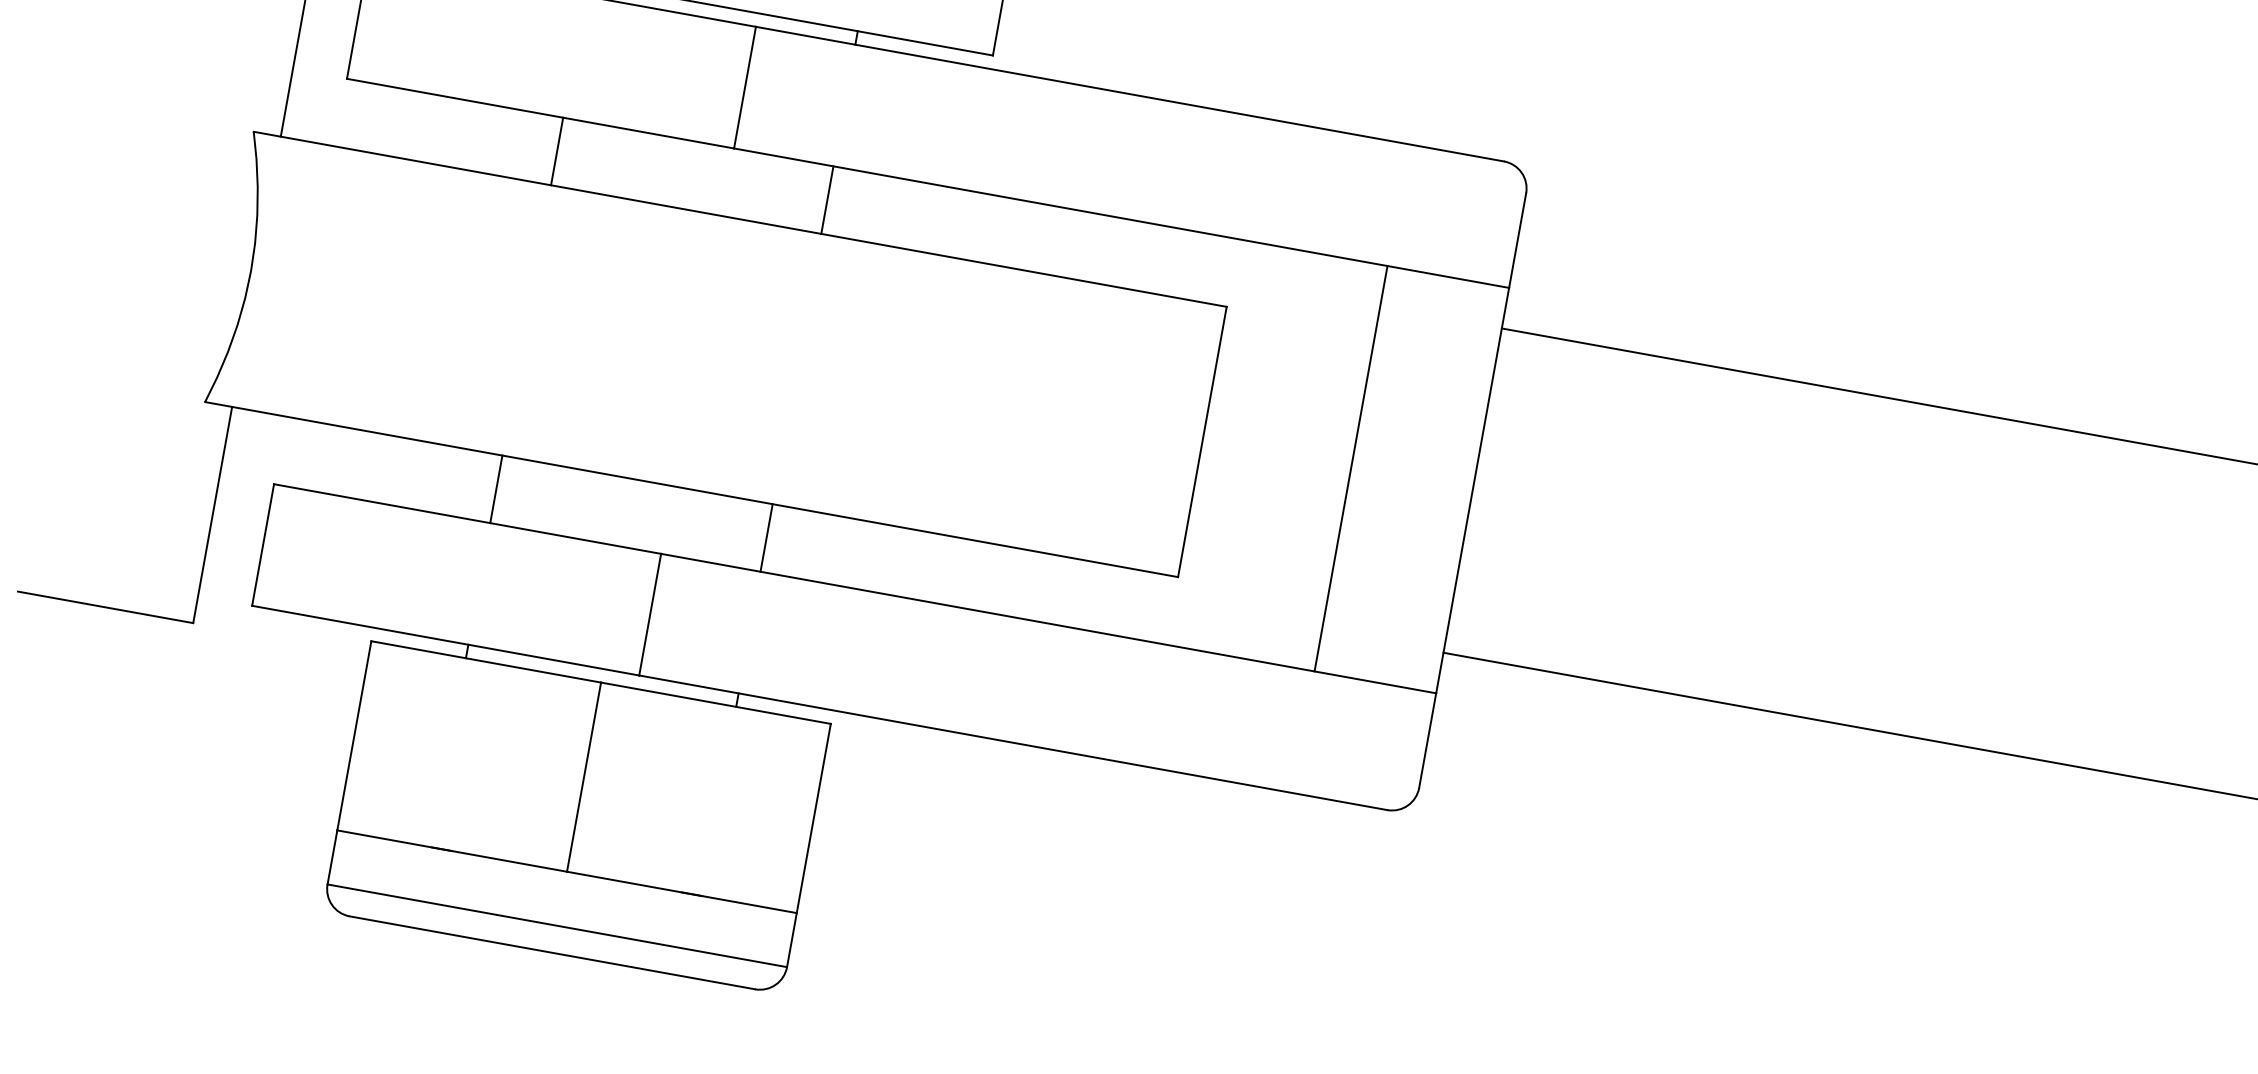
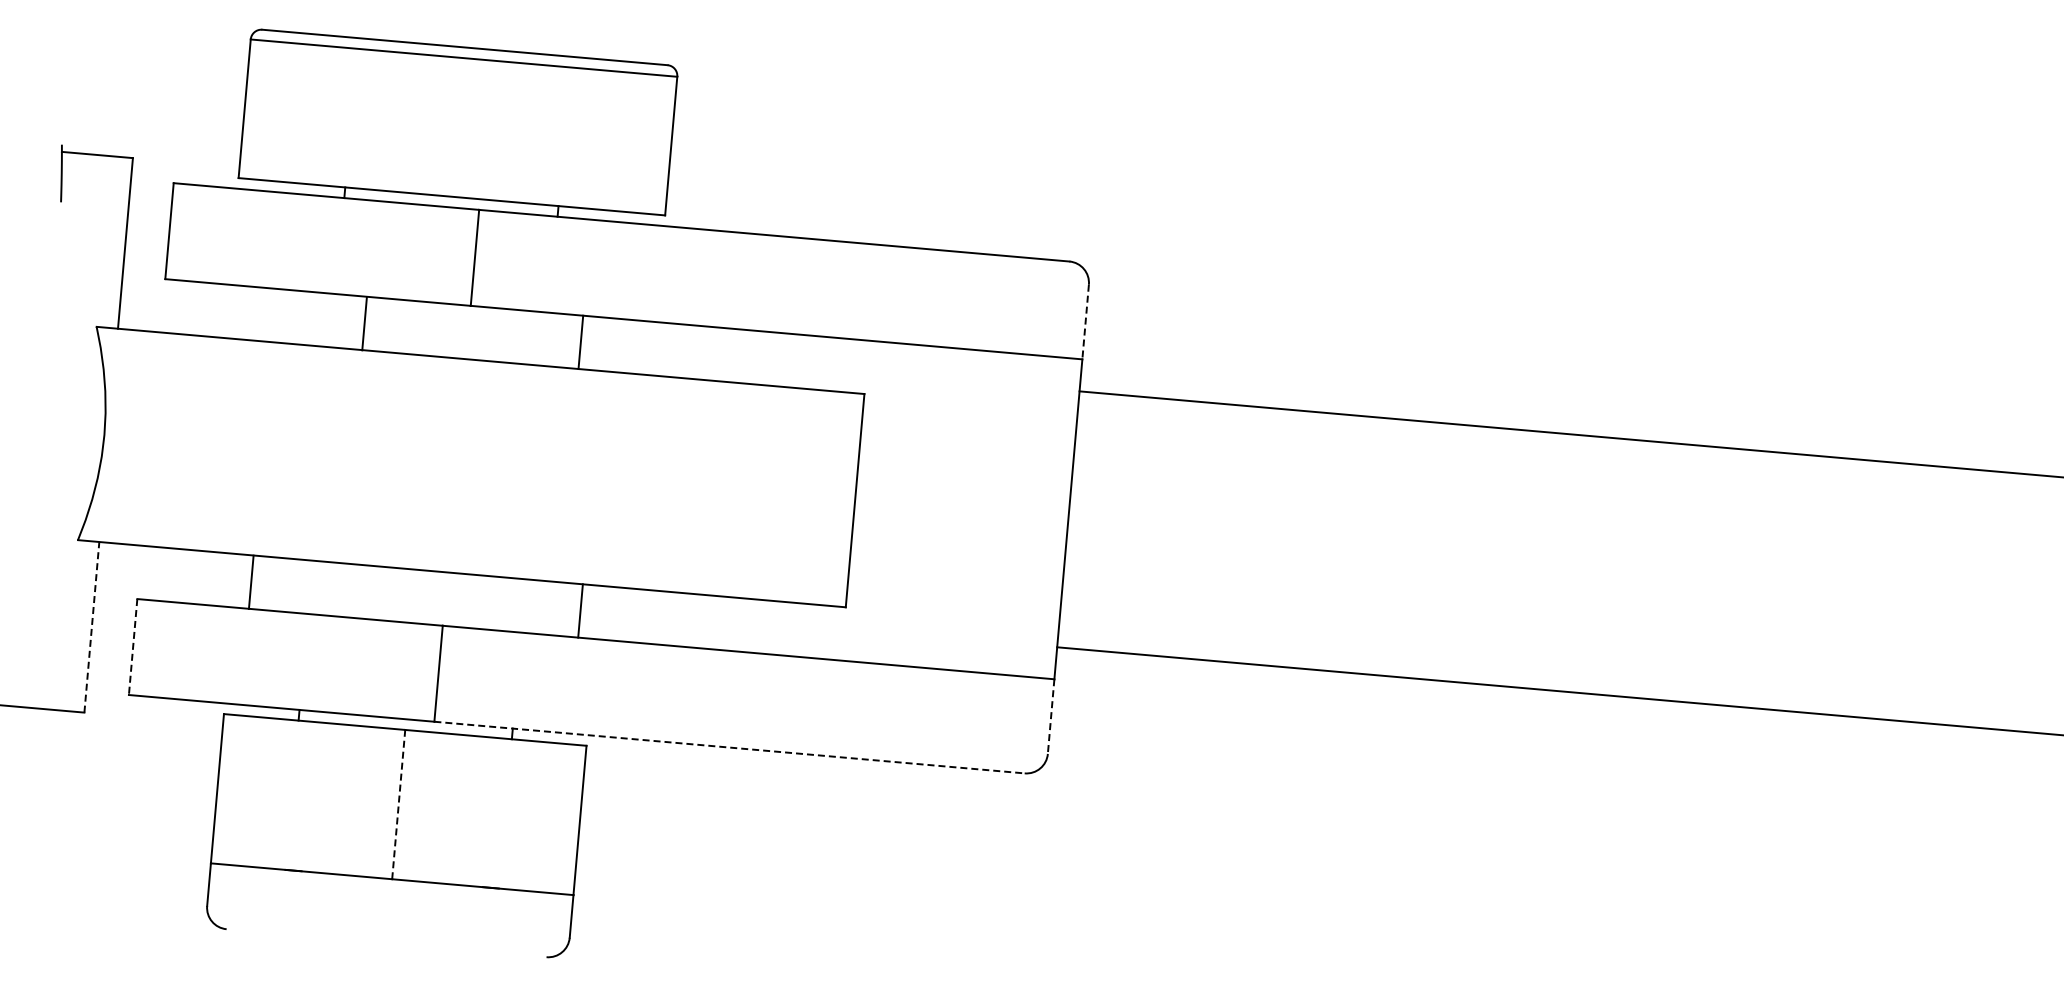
line: (557, 151) -> (364, 323), moved
line: (826, 200) -> (580, 342), moved
line: (1517, 241) -> (1085, 322), solid -> dashed
line: (1351, 468) -> (972, 510), removed
line: (495, 488) -> (250, 581), moved
line: (212, 515) -> (91, 627), solid -> dashed
line: (766, 537) -> (580, 610), moved
line: (263, 545) -> (133, 647), solid -> dashed
line: (1428, 741) -> (1051, 717), solid -> dashed
line: (1014, 742) -> (730, 747), solid -> dashed
line: (583, 777) -> (398, 804), solid -> dashed
line: (557, 925) -> (388, 921), removed
line: (552, 953) -> (386, 943), removed

